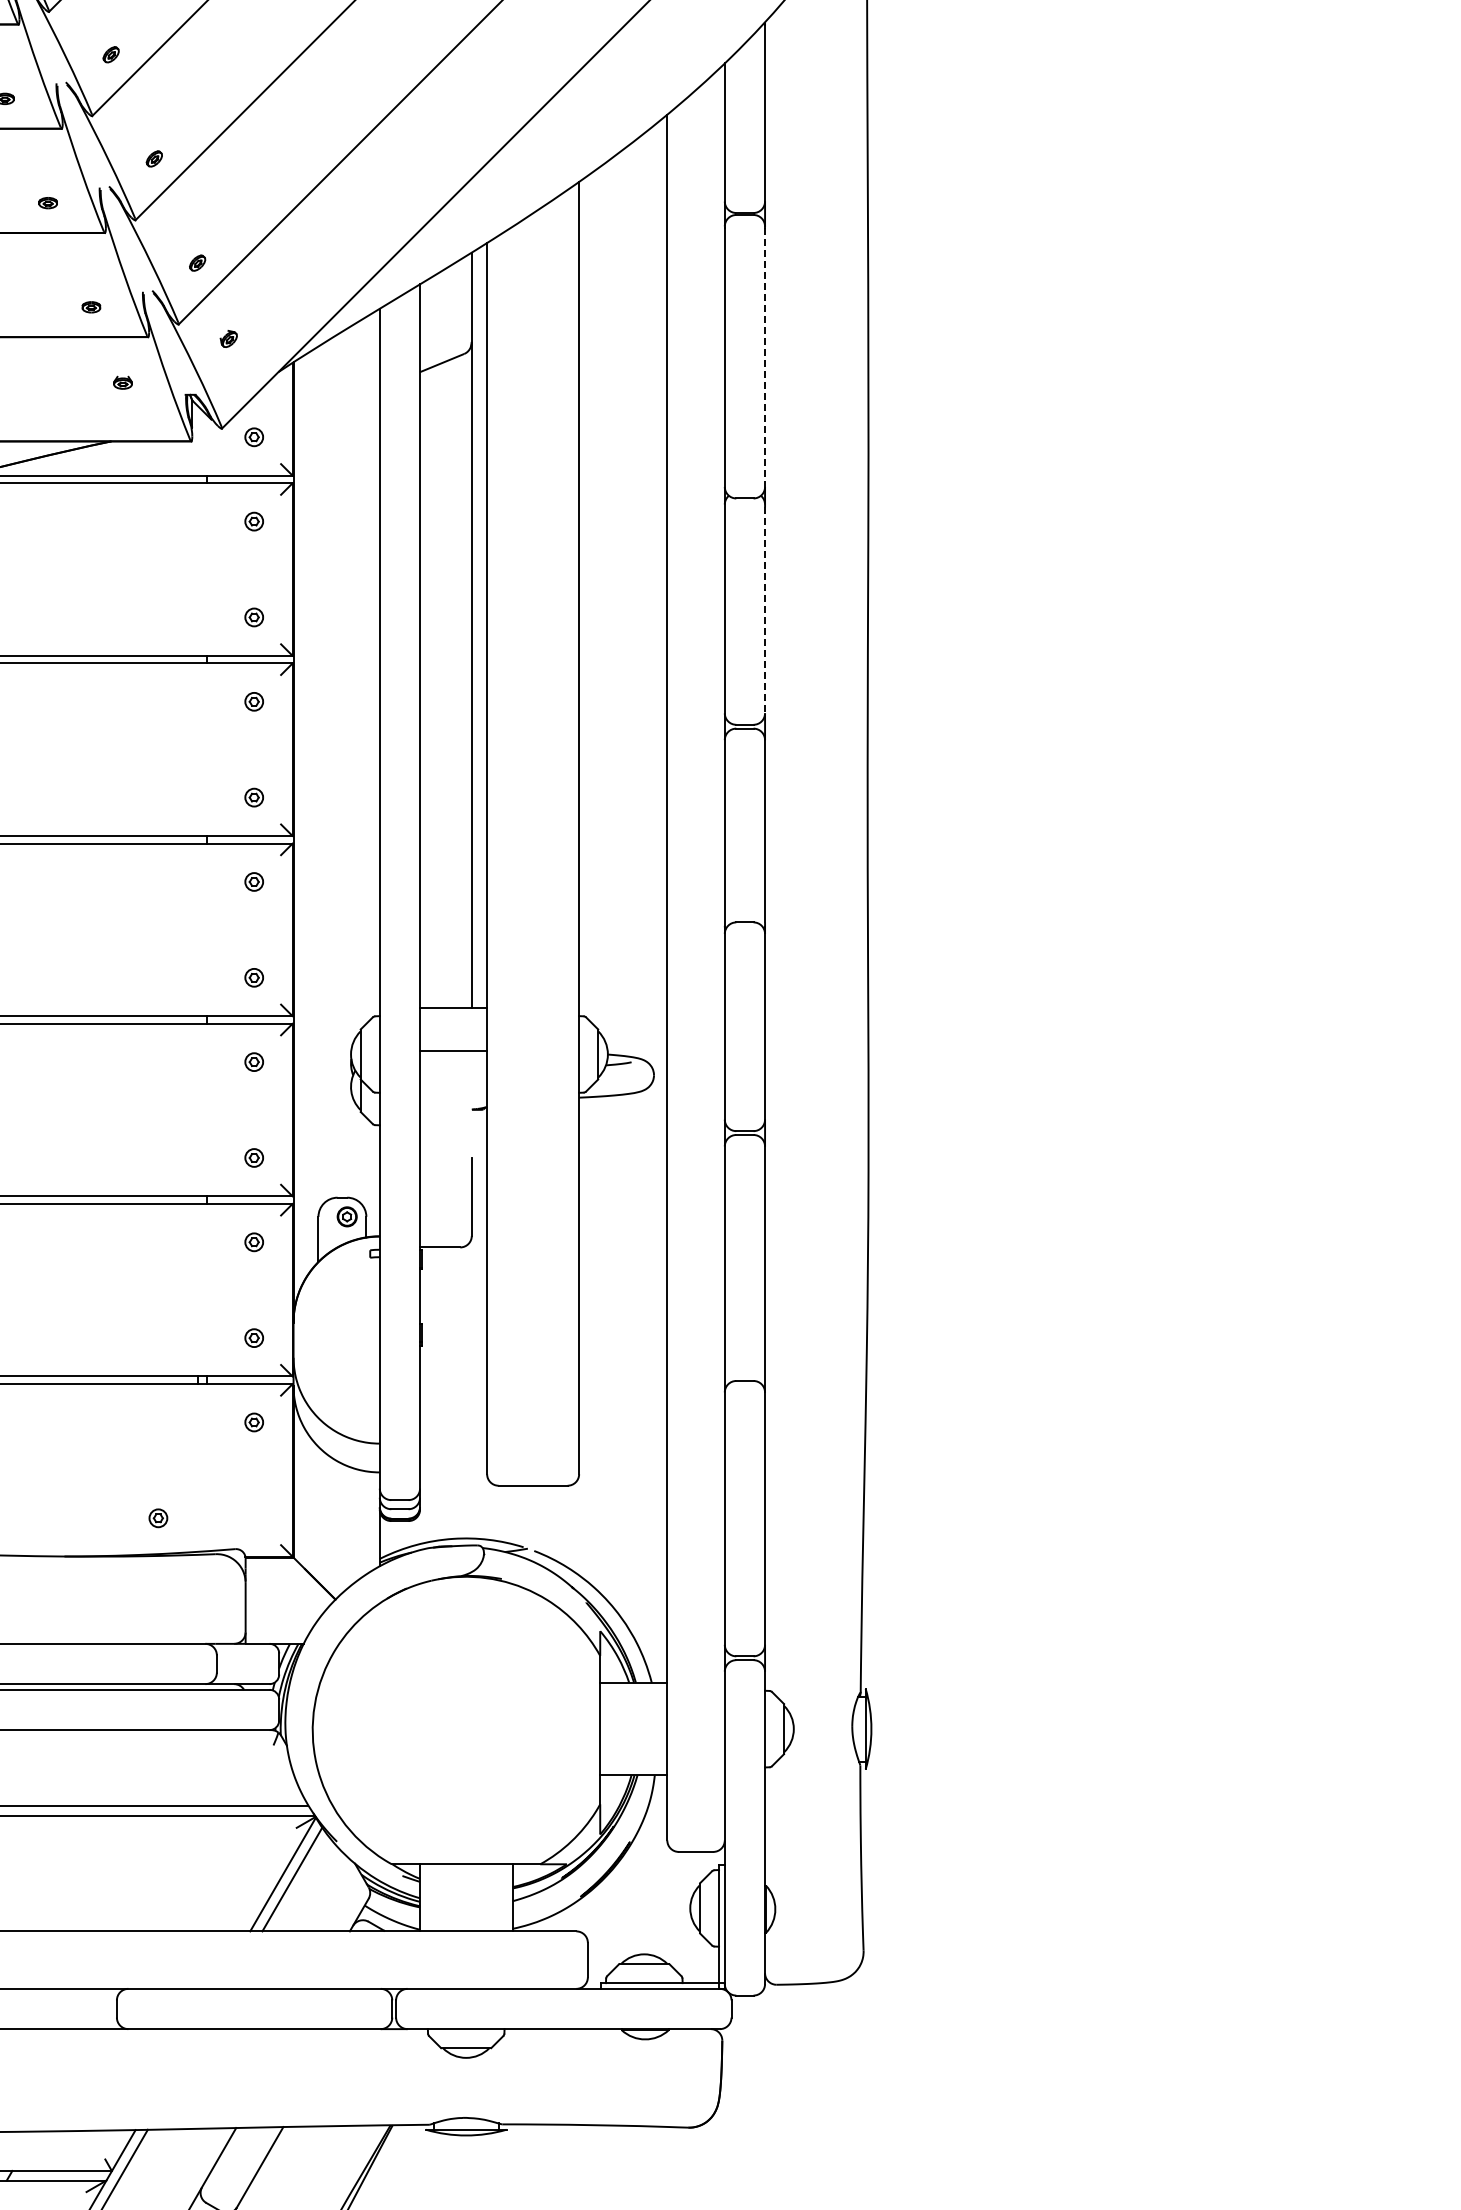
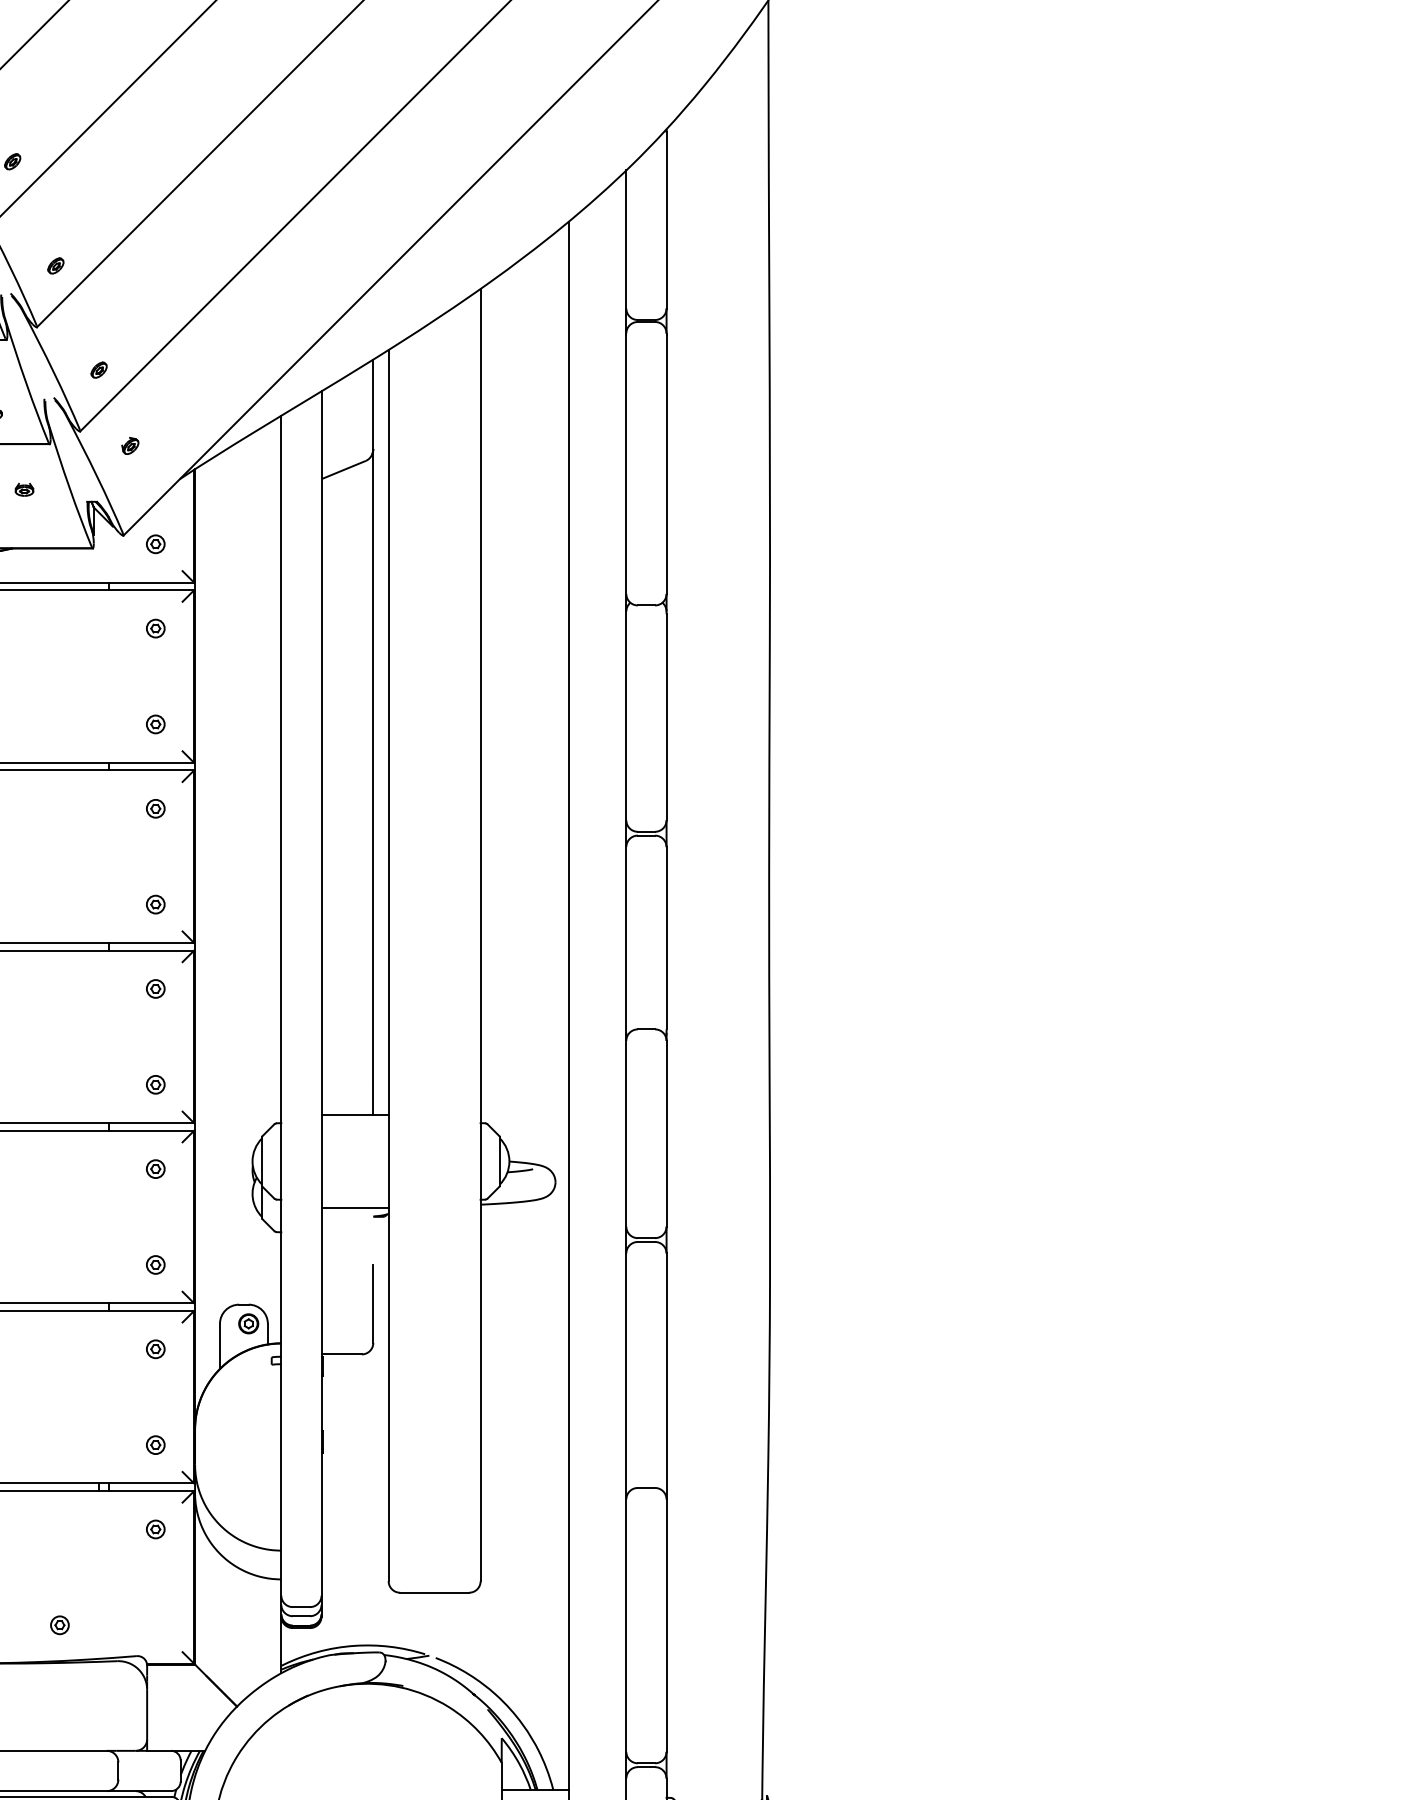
line: (765, 357) -> (667, 464), dashed -> solid
line: (765, 610) -> (667, 717), dashed -> solid
line: (453, 1050) -> (355, 1207), moved

